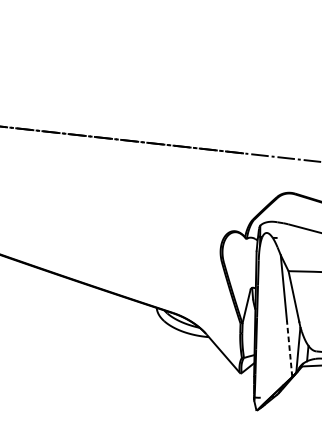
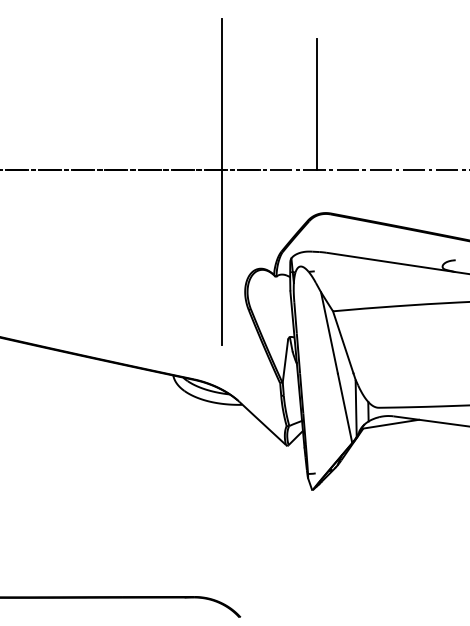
line: (294, 106) -> (317, 104), added
line: (211, 158) -> (221, 181), added
line: (290, 348) -> (345, 407), dashed -> solid

